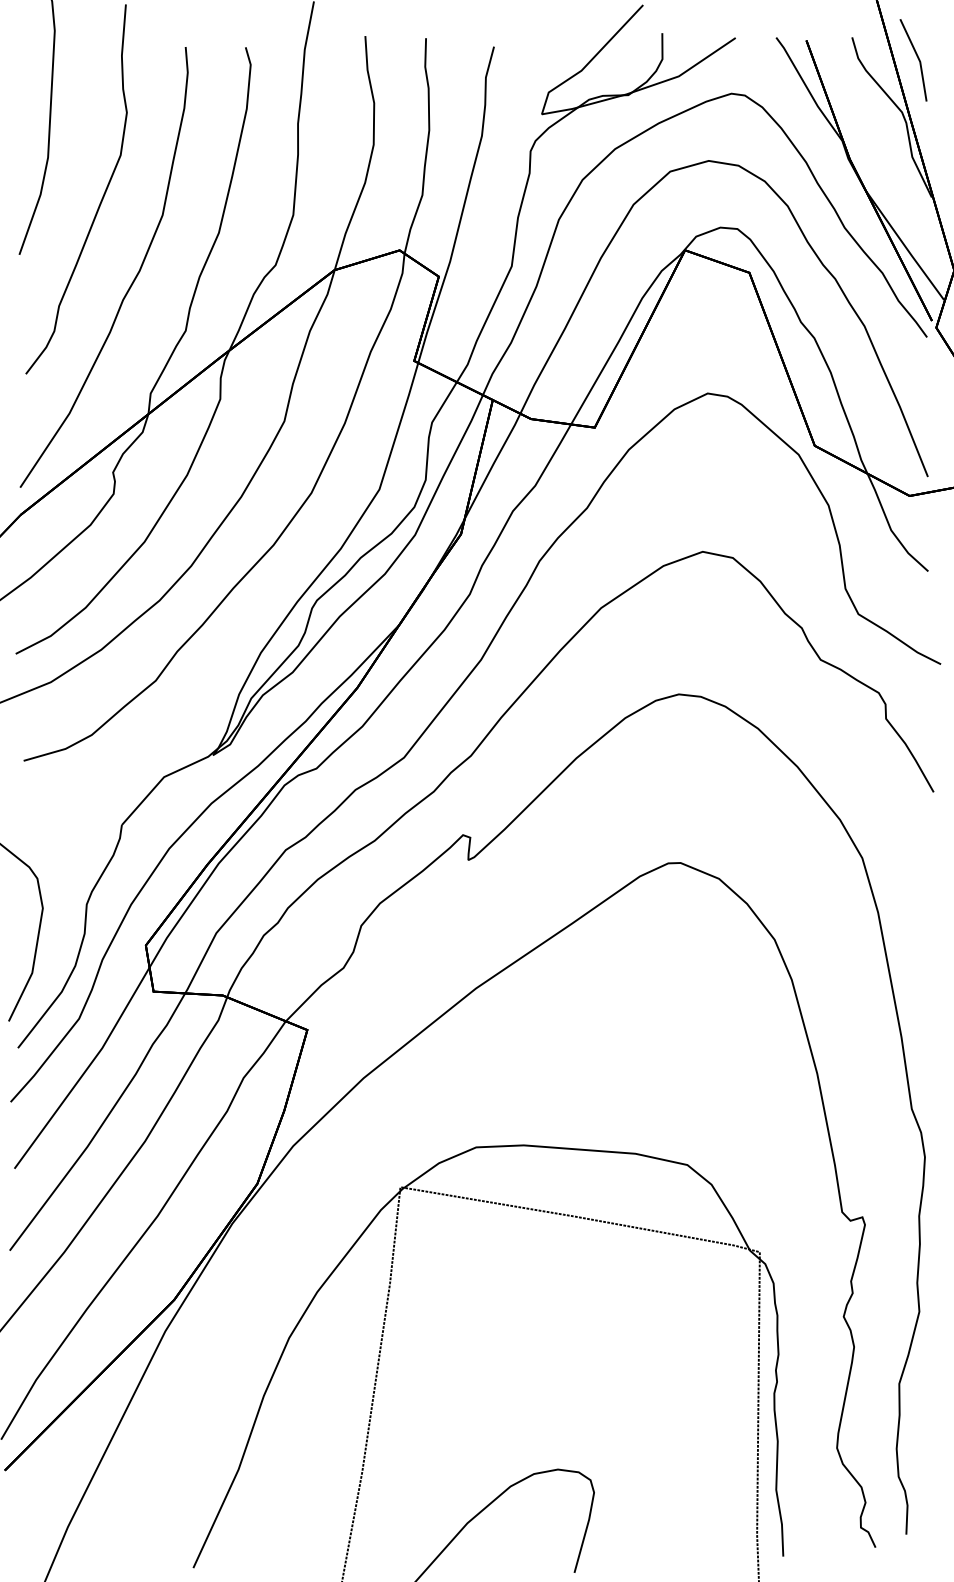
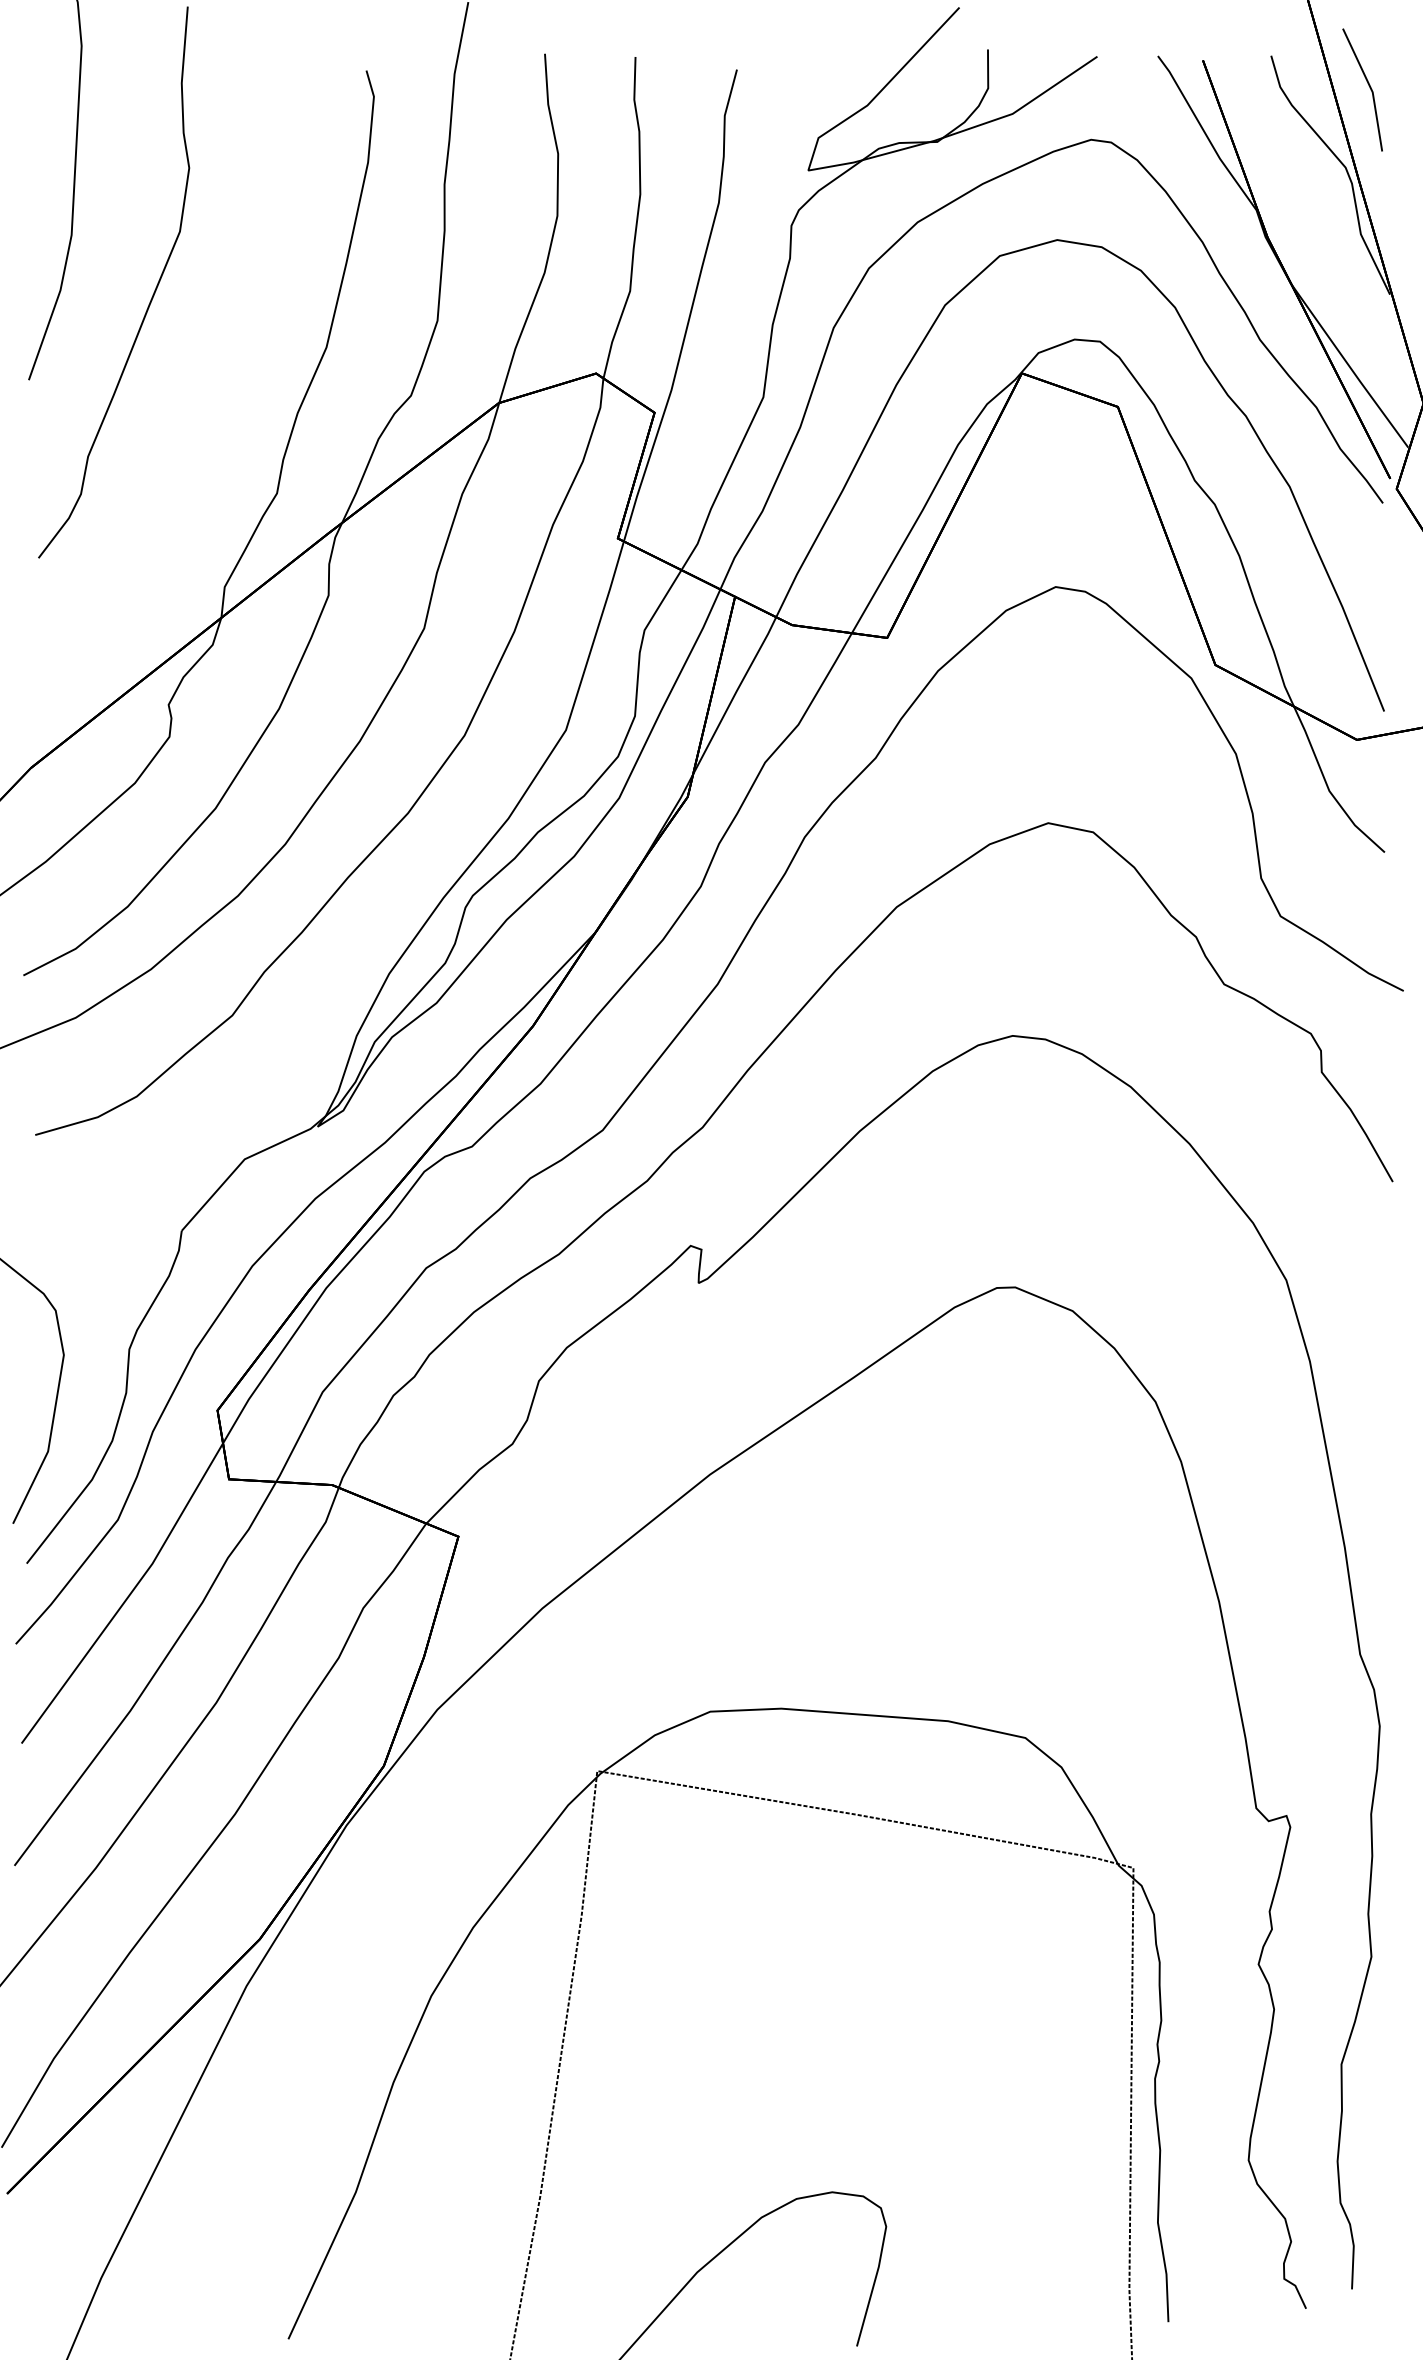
curve: (130, 284) -> (194, 424), removed

